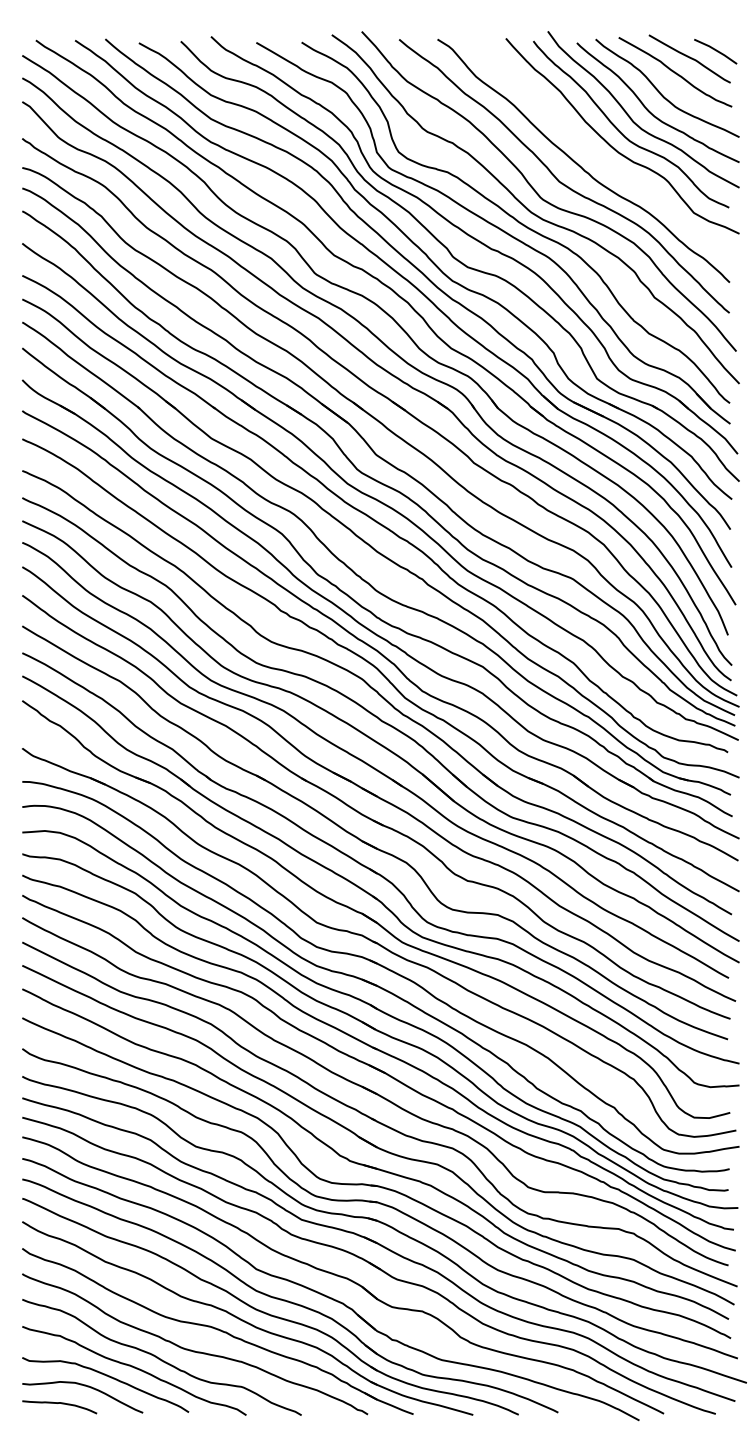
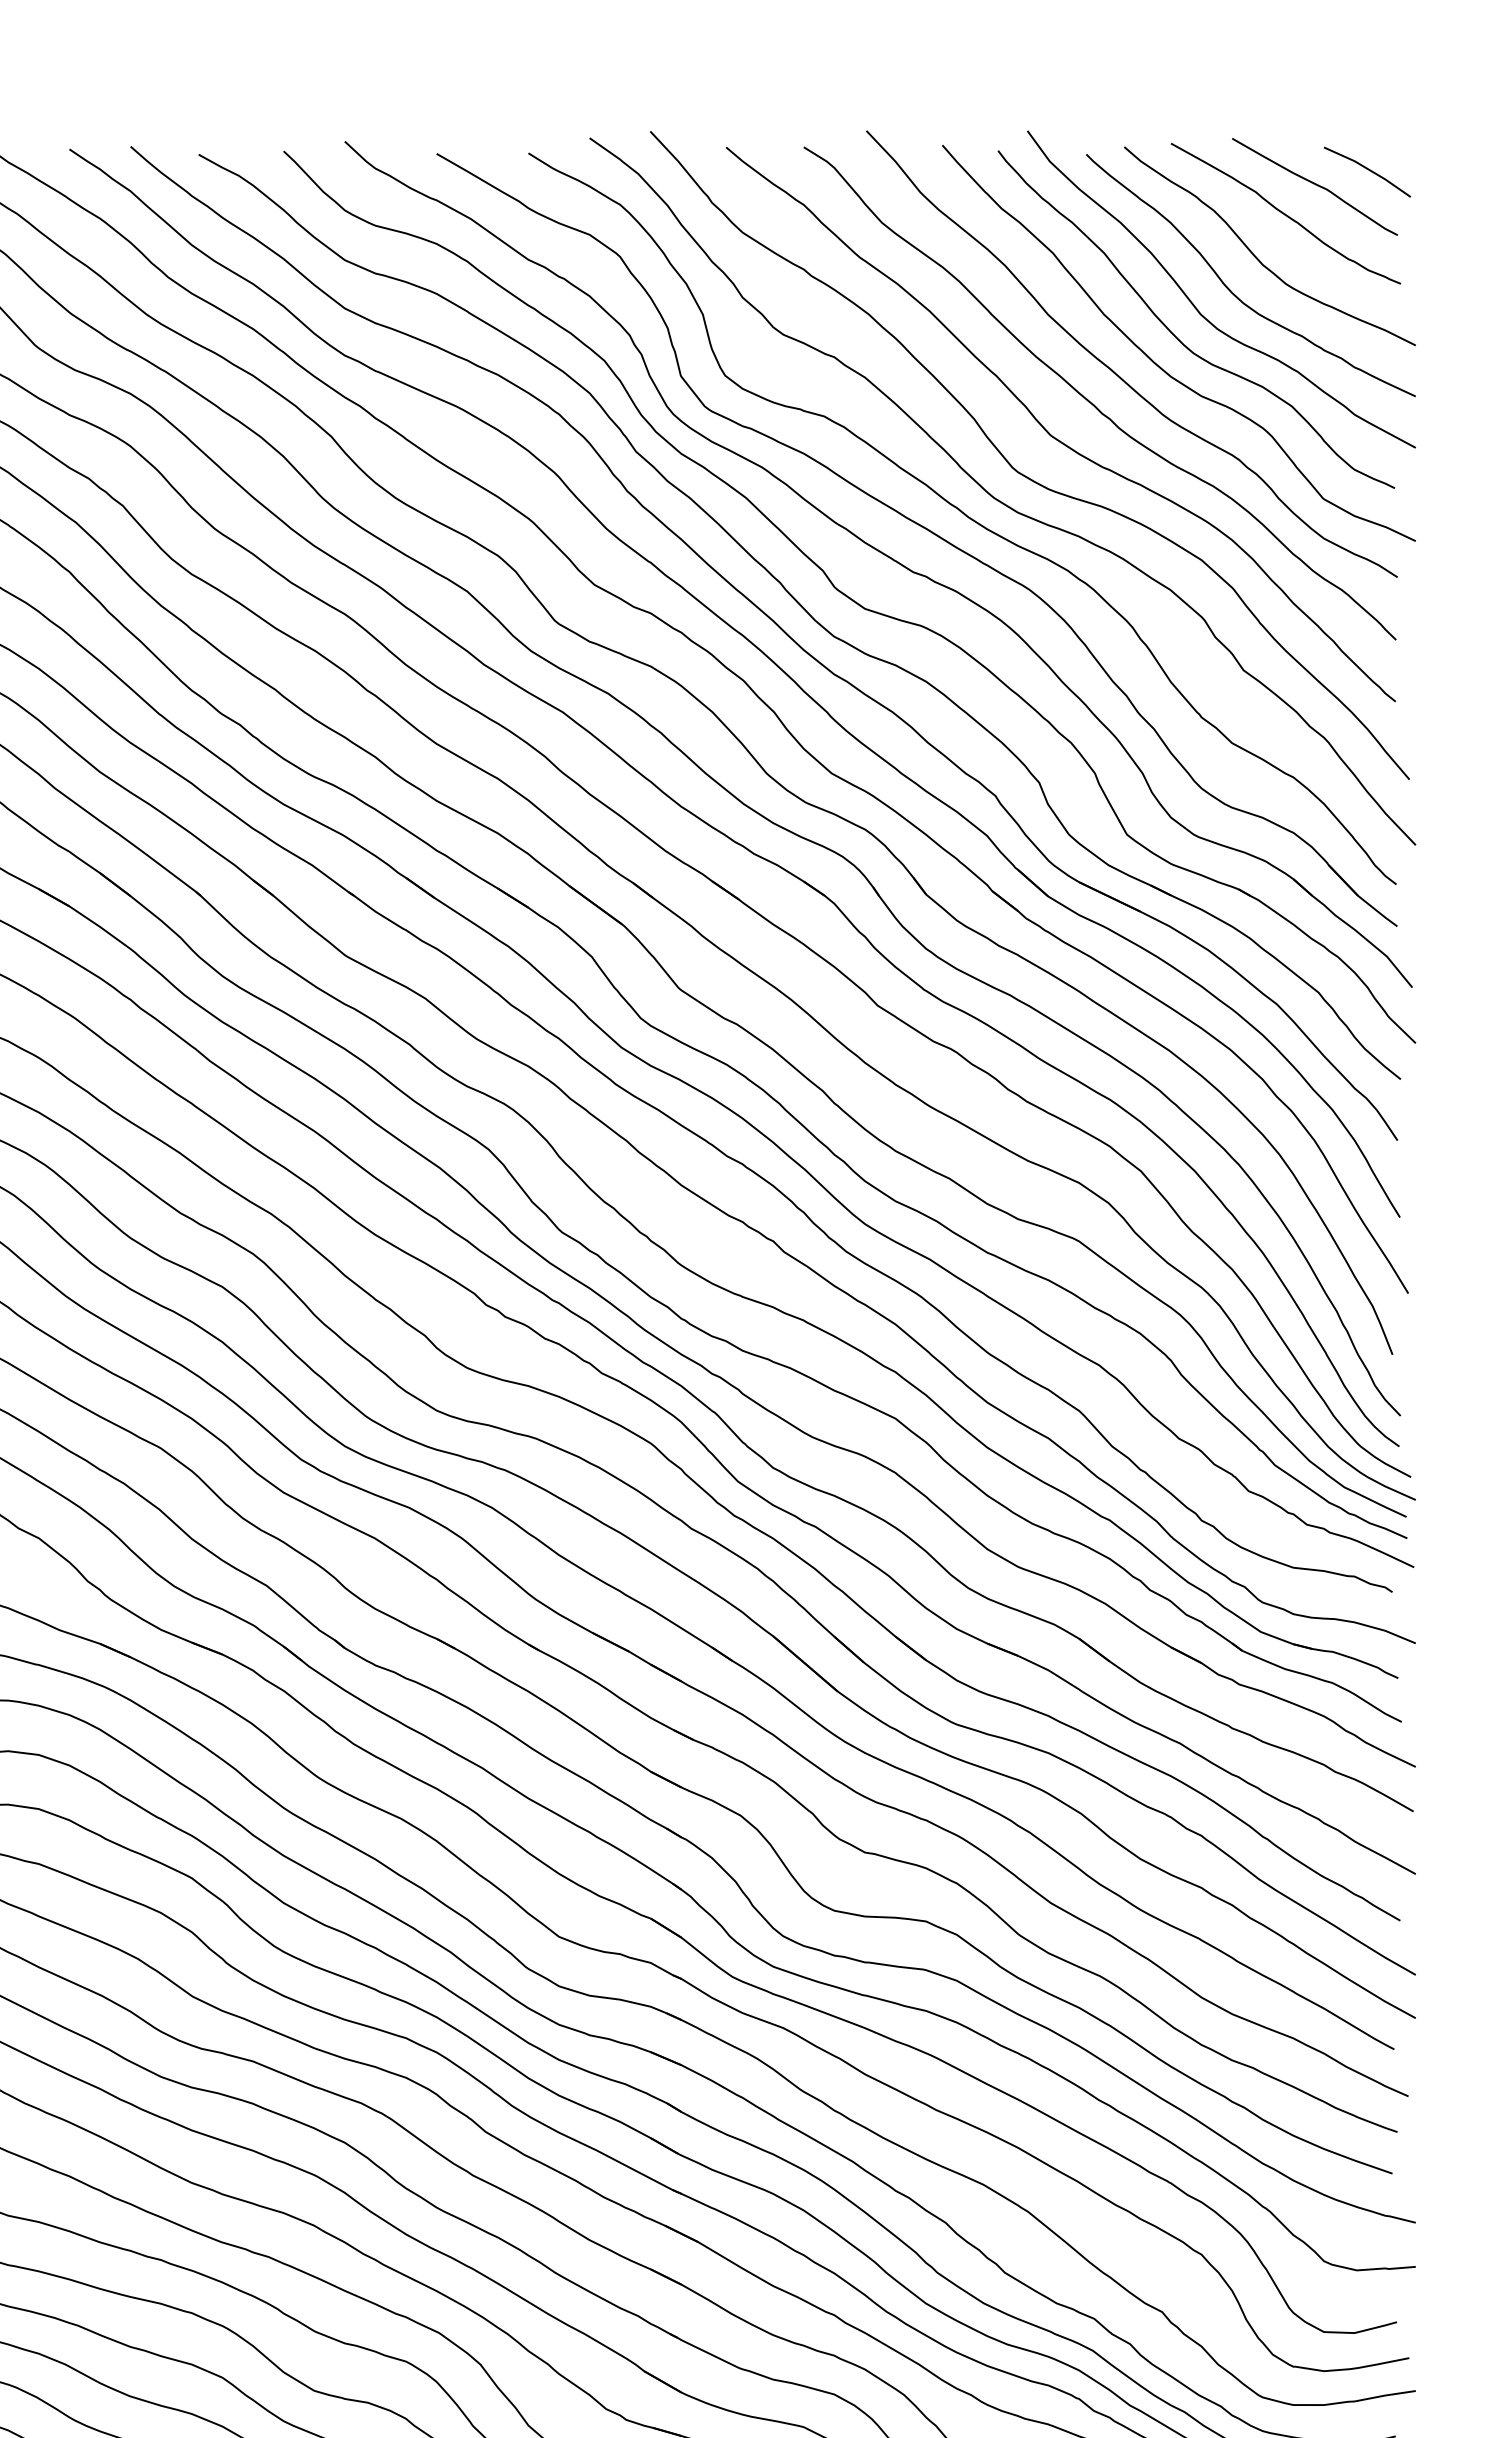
curve: (592, 150) -> (1117, 372), added

